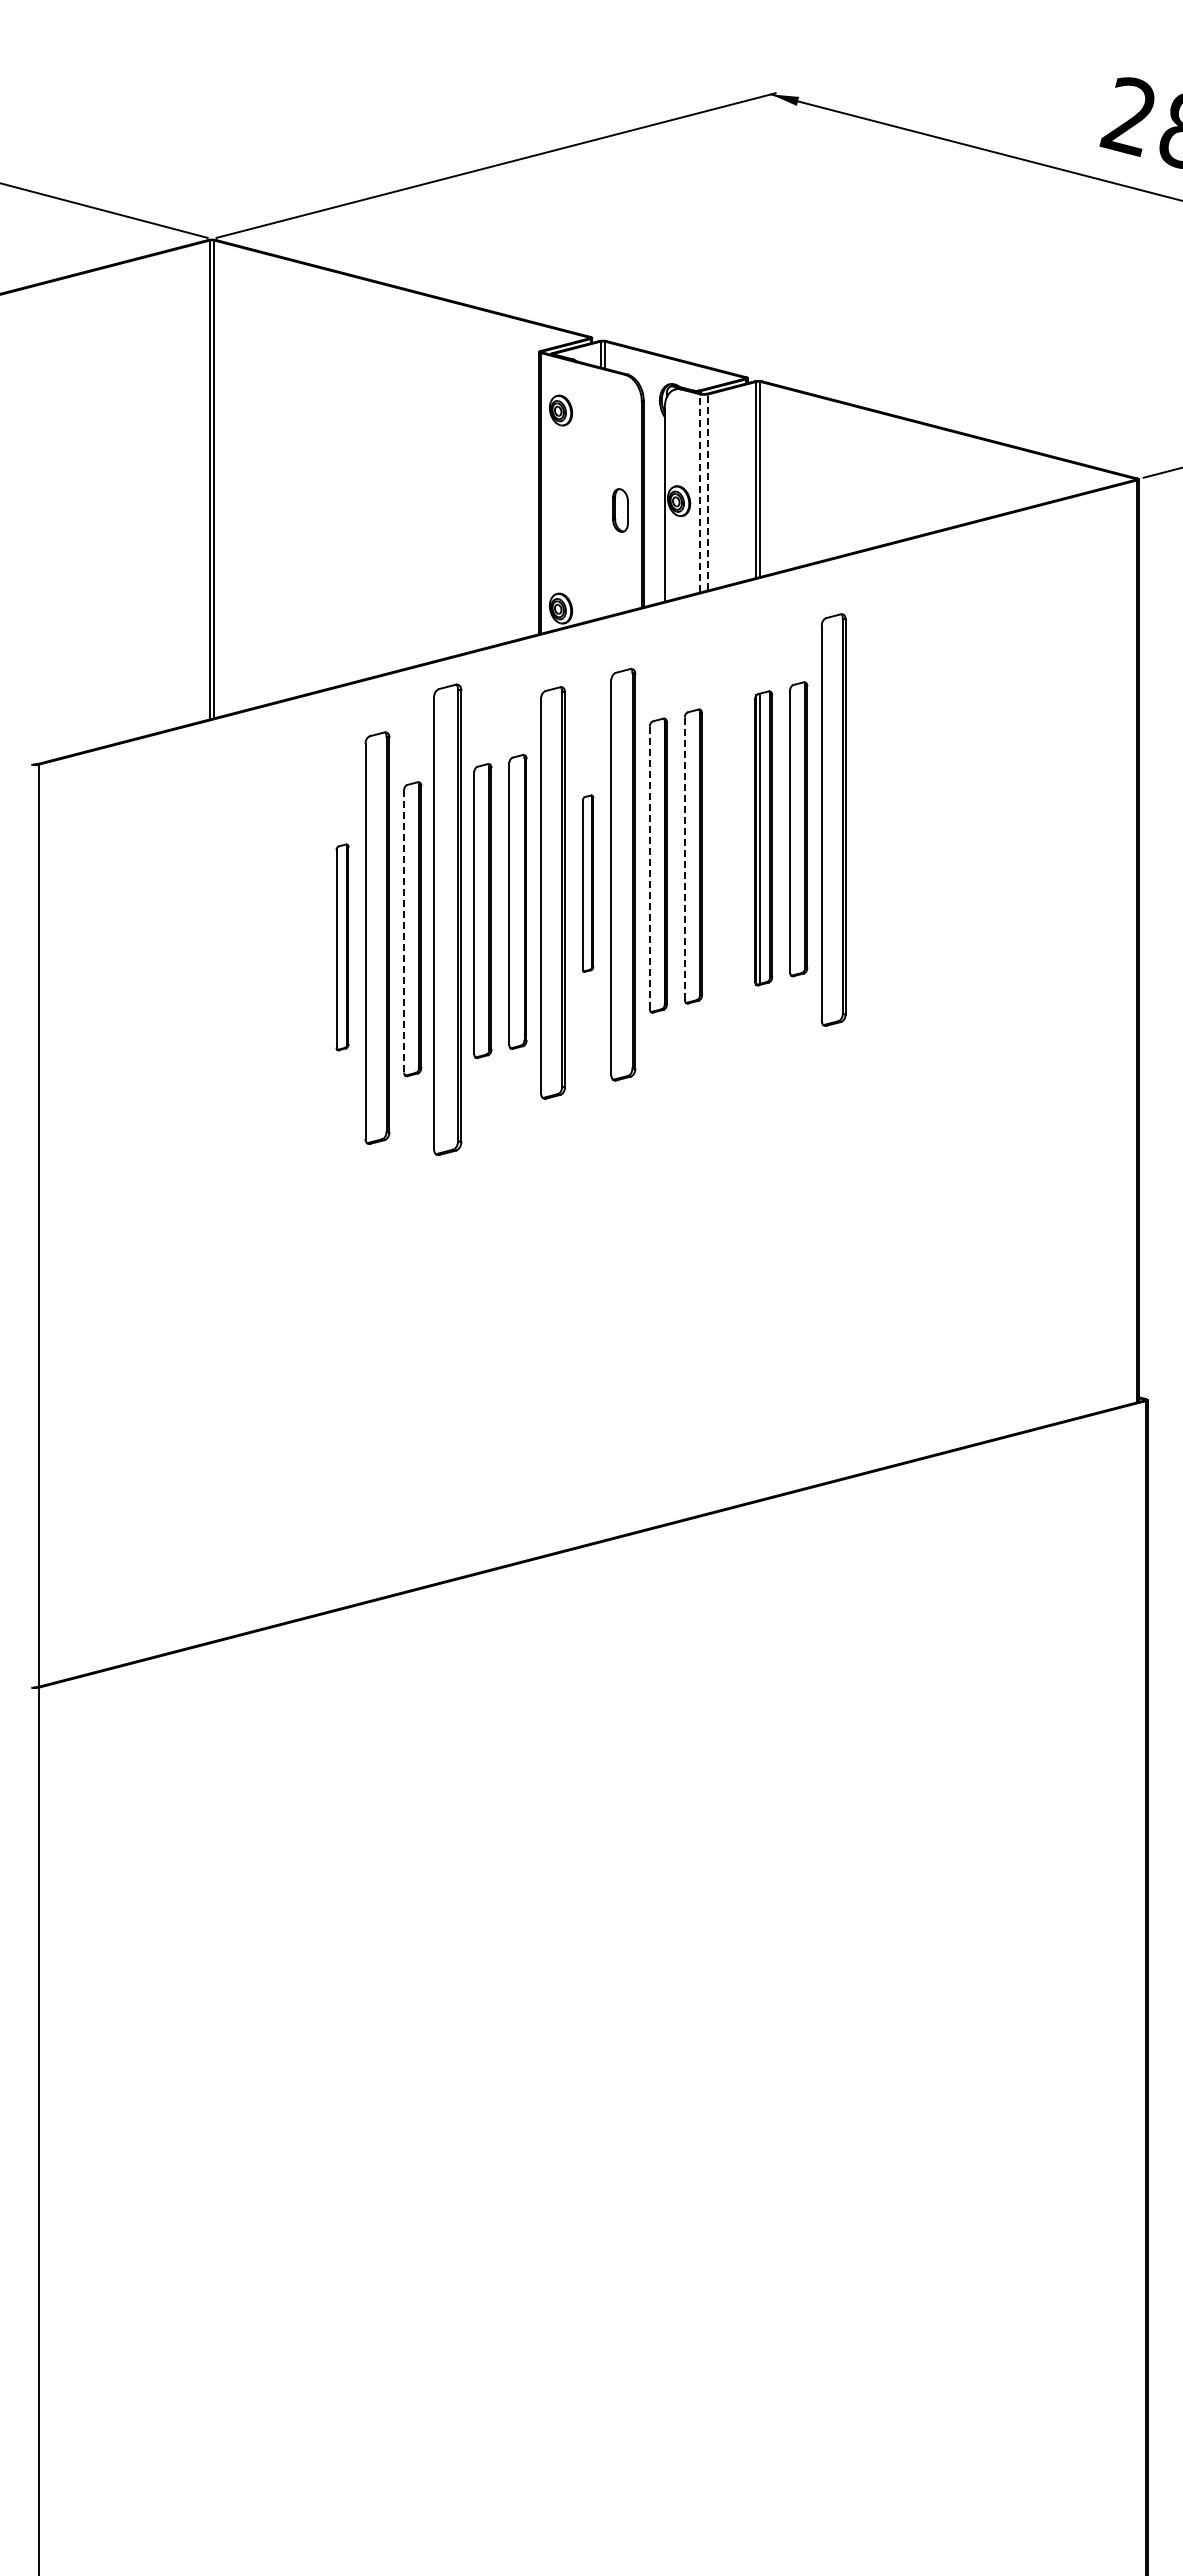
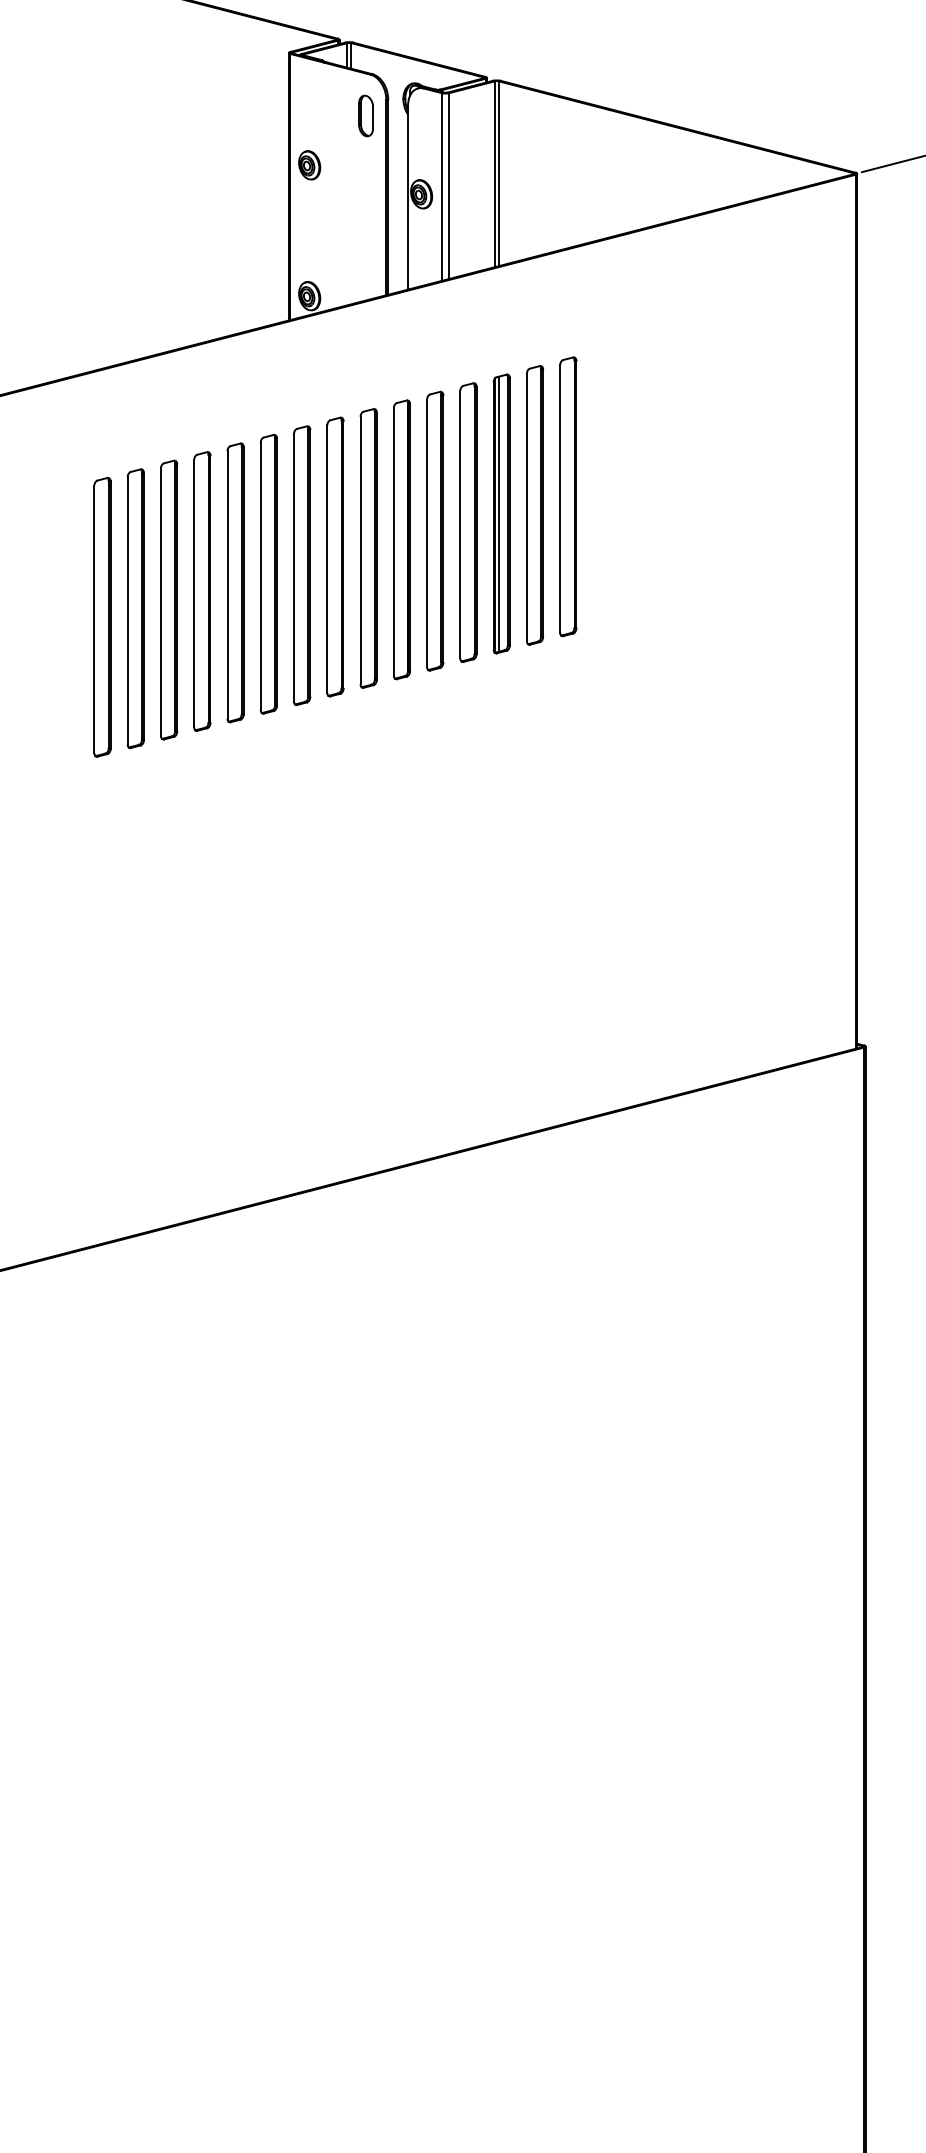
part: (561, 410) -> (310, 165), moved
line: (708, 491) -> (449, 185), dashed -> solid
line: (700, 492) -> (441, 186), dashed -> solid
part: (620, 510) -> (366, 115), moved
part: (833, 820) -> (568, 497), size x0.71
part: (728, 847) -> (468, 522), added
line: (684, 858) -> (426, 533), dashed -> solid
line: (649, 867) -> (393, 541), dashed -> solid
part: (622, 874) -> (367, 548), size x0.71
part: (587, 883) -> (334, 556), size x1.67
part: (552, 892) -> (301, 565), size x0.71
part: (447, 920) -> (202, 591), size x0.62
line: (404, 930) -> (161, 601), dashed -> solid
part: (377, 938) -> (135, 608), size x0.71
part: (342, 947) -> (102, 617), size x1.43

